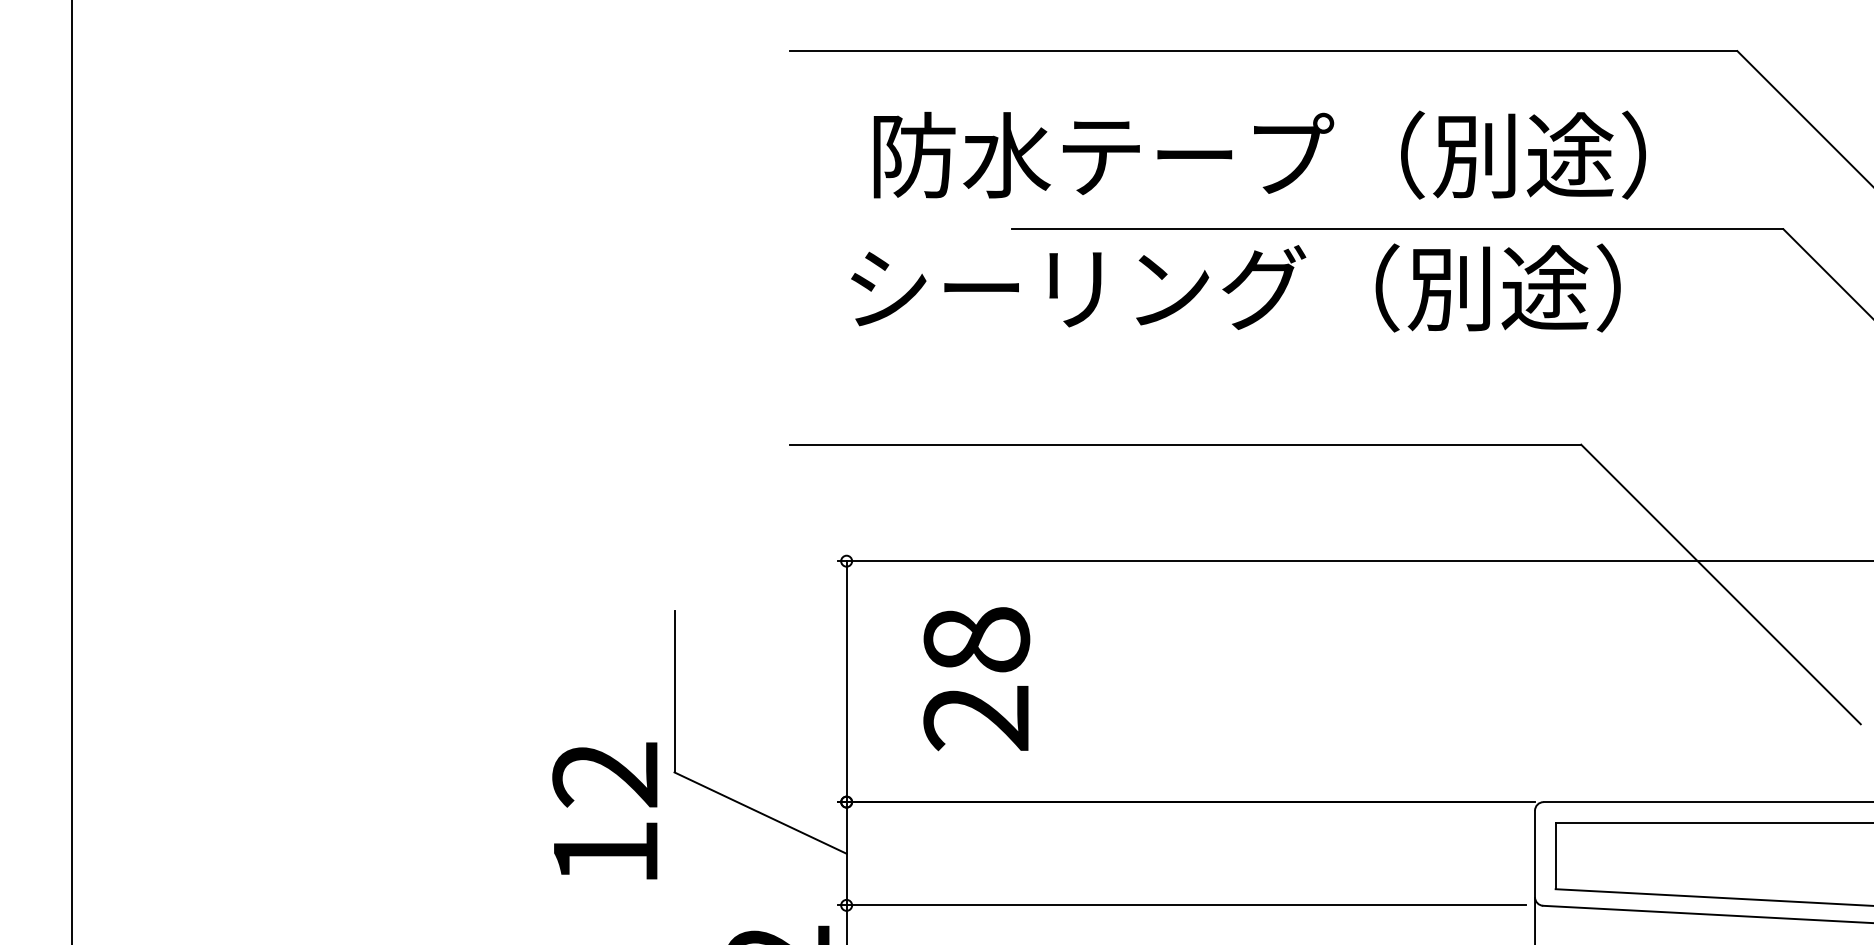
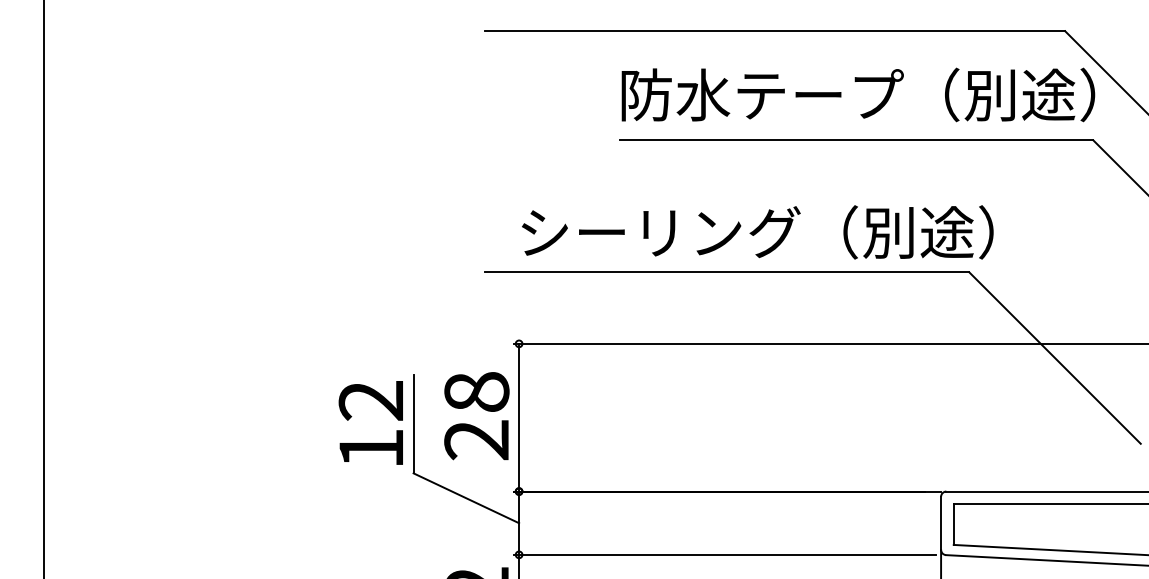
text: (1259, 154) -> (858, 94), moved
text: (1235, 288) -> (757, 232), moved
text: (976, 679) -> (476, 416), moved
text: (604, 810) -> (370, 422), moved

